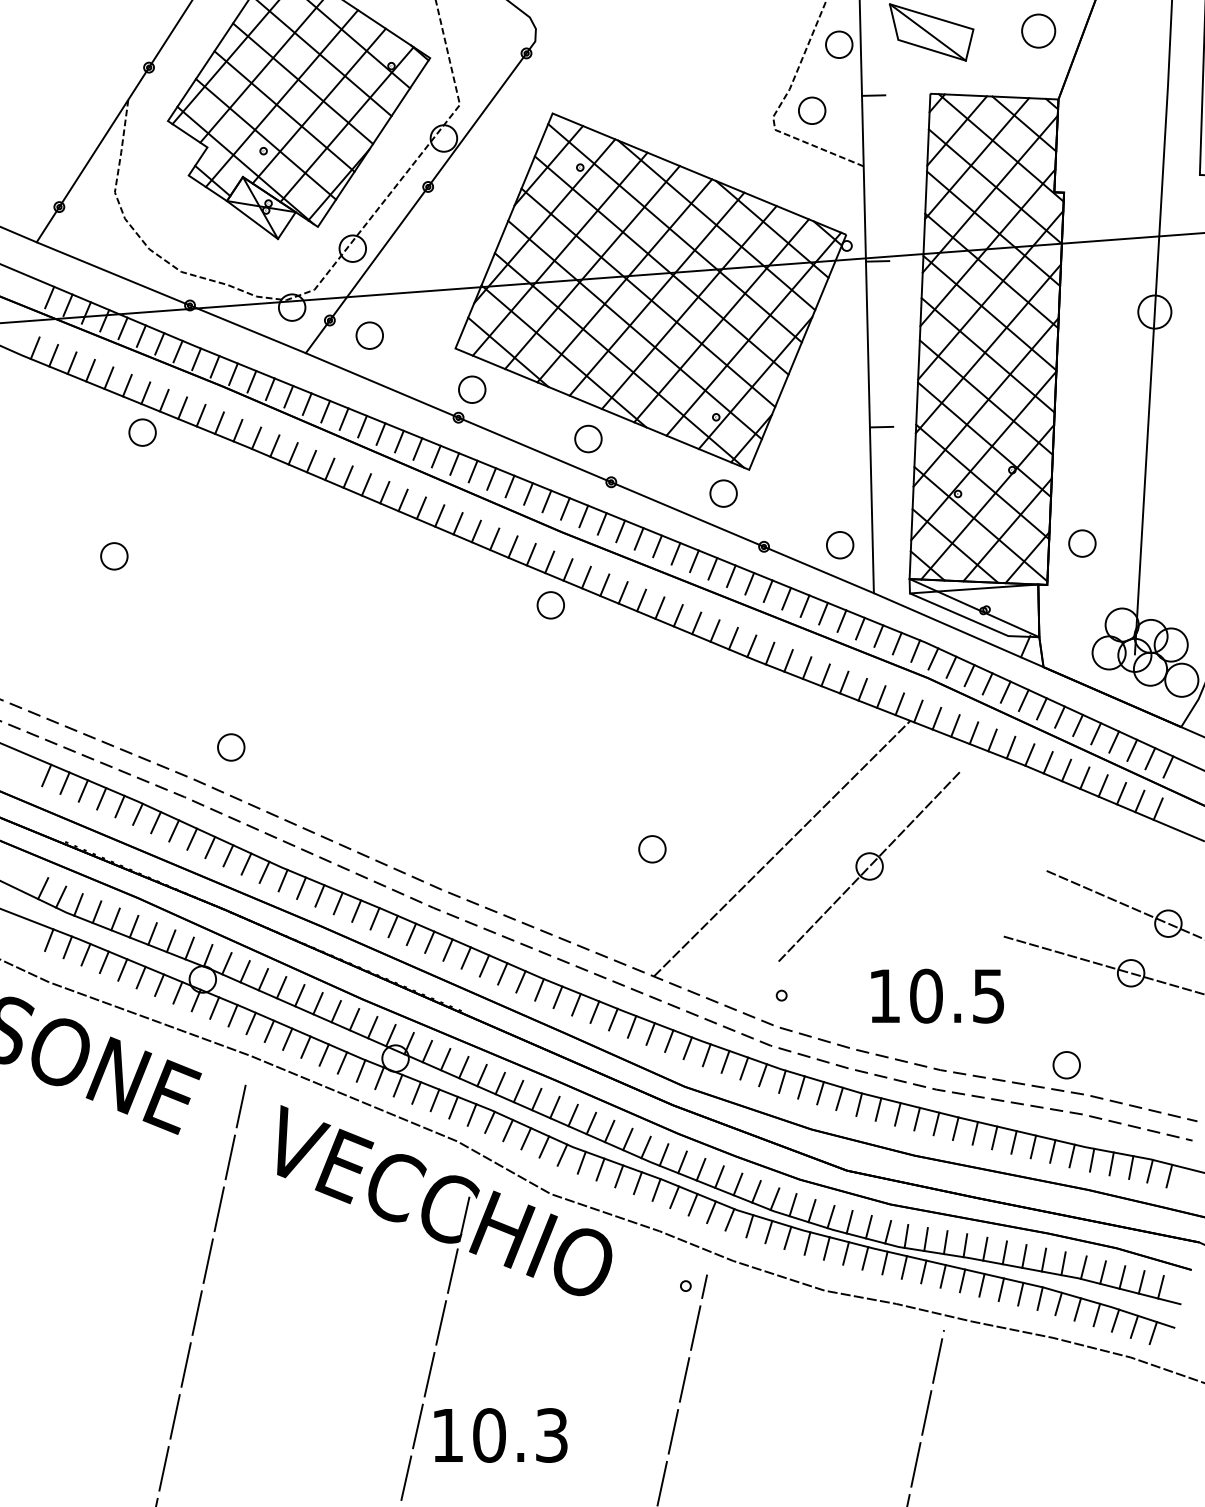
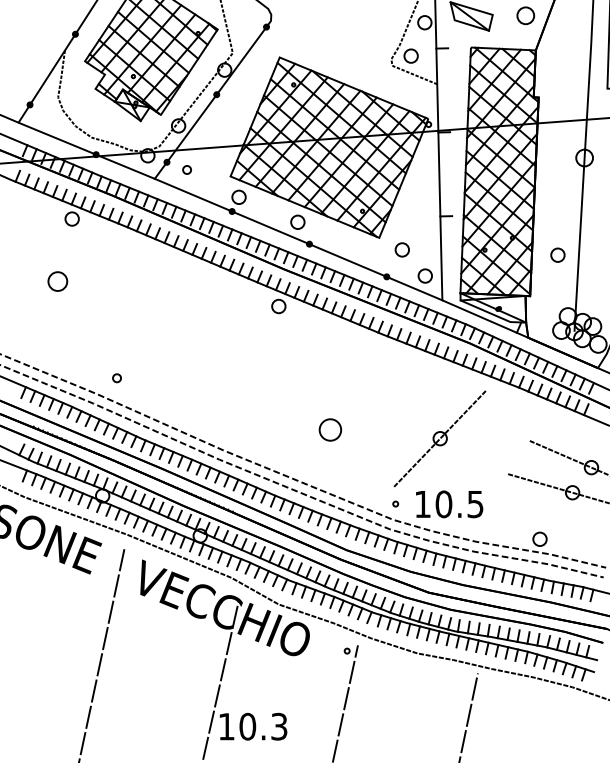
part: (368, 334) -> (186, 169), size x0.6
part: (722, 492) -> (401, 249), moved
part: (1081, 542) -> (557, 254), moved
part: (113, 555) -> (57, 281), size x1.4
part: (230, 745) -> (116, 377), size x0.6
part: (650, 848) -> (329, 429), size x1.6
line: (781, 848) -> (395, 429), removed
text: (937, 996) -> (449, 504), moved

